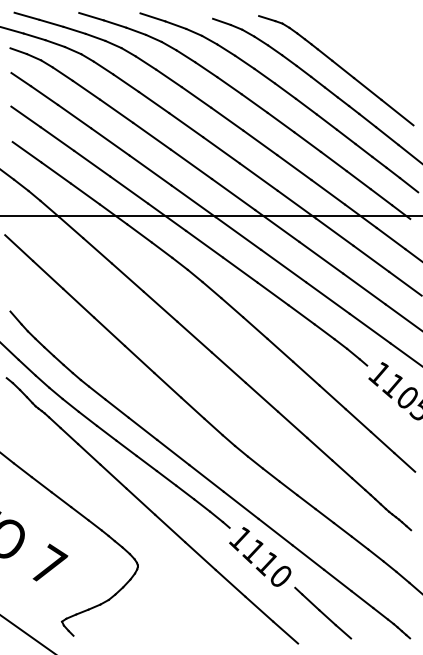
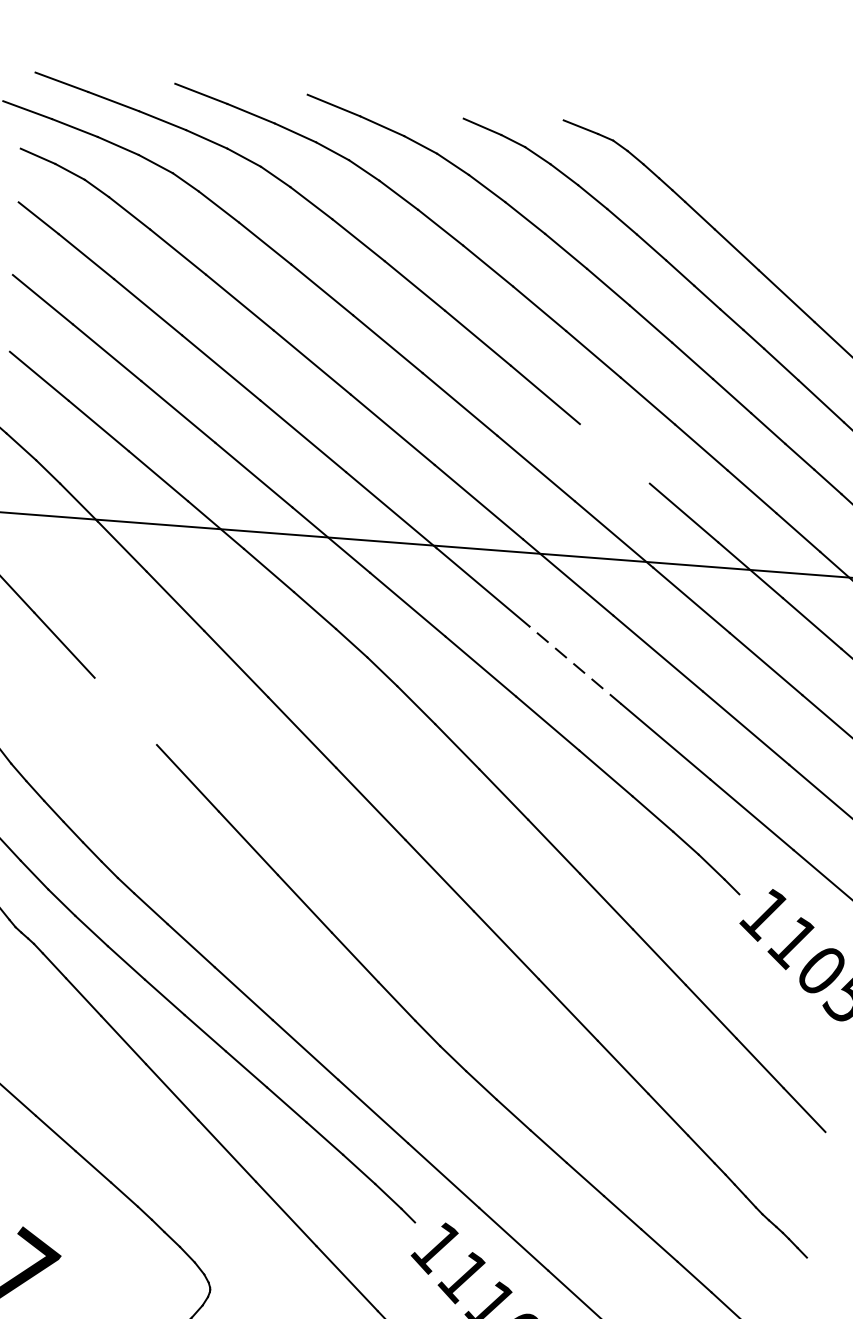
line: (294, 167) -> (615, 453), removed
line: (283, 266) -> (574, 666), solid -> dashed
line: (78, 302) -> (125, 709), removed

